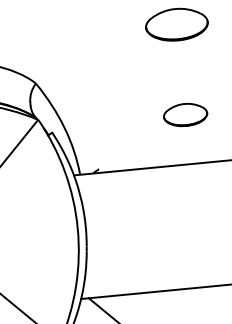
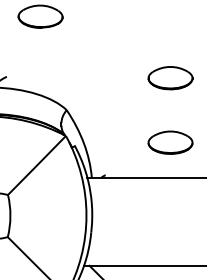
part: (185, 114) -> (170, 142), size x1.43

